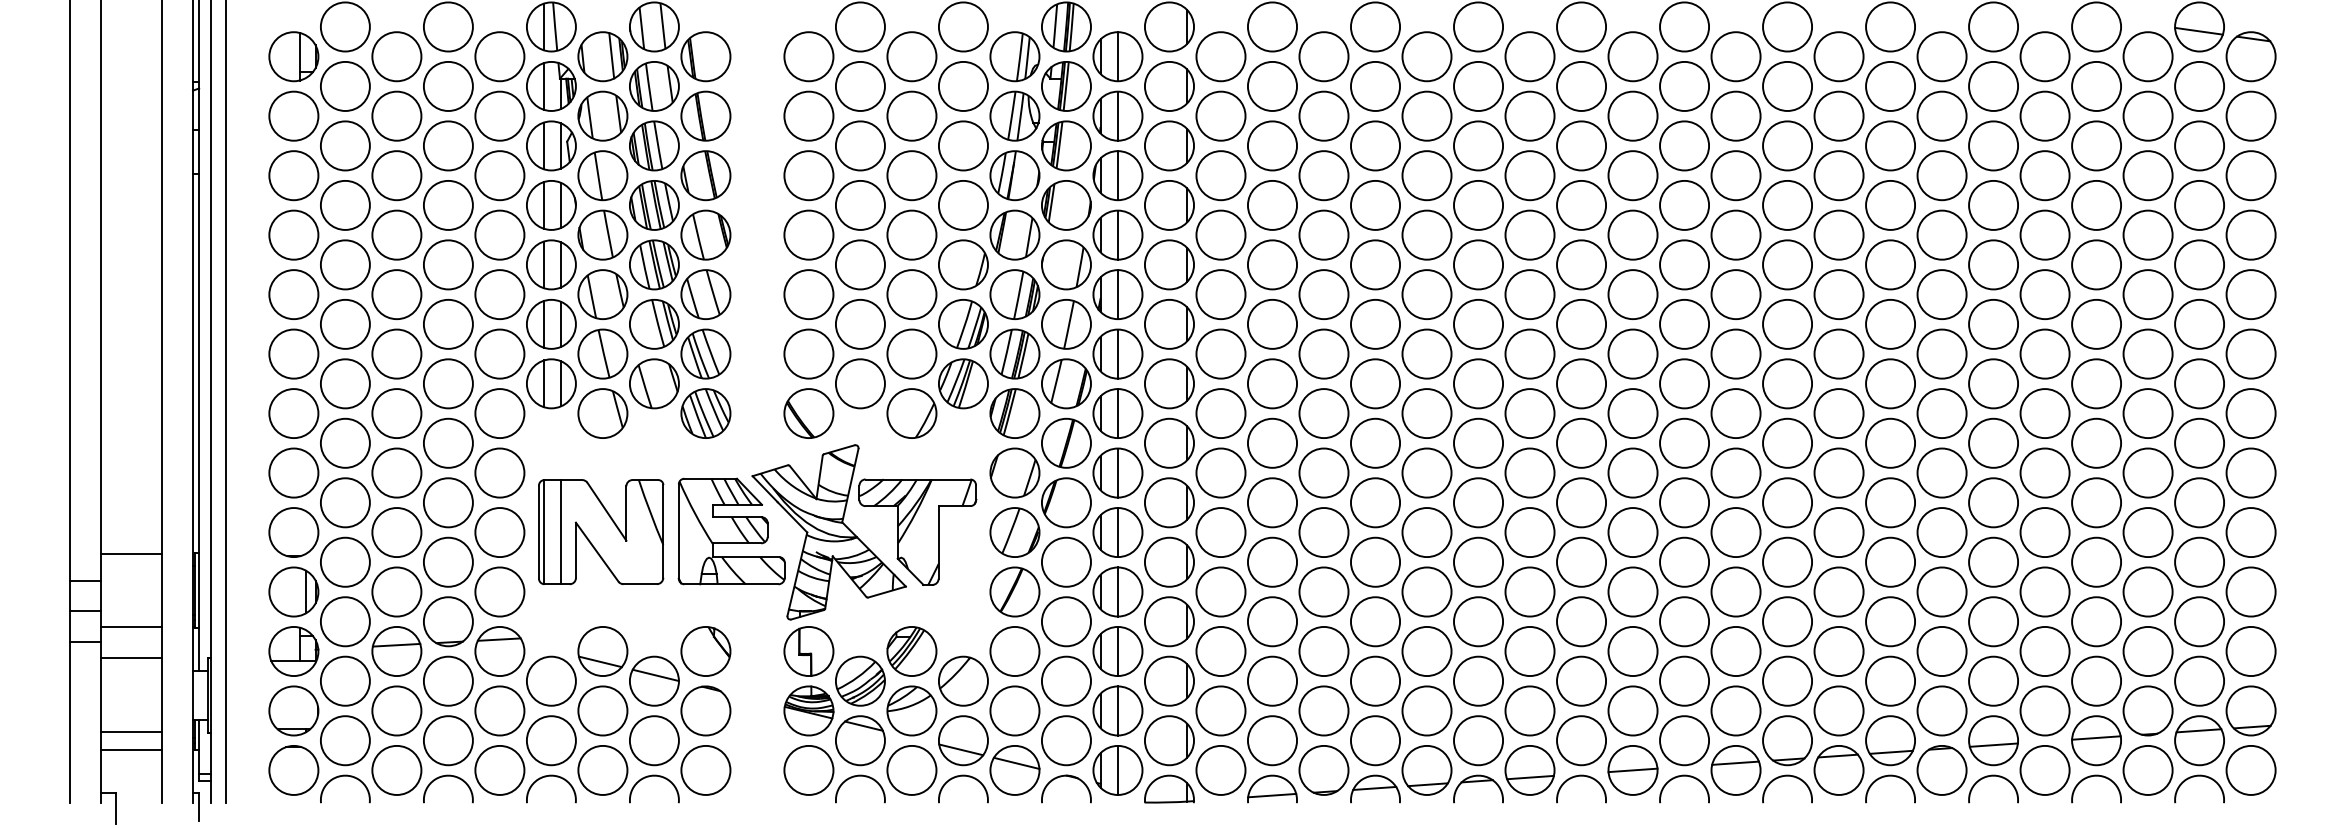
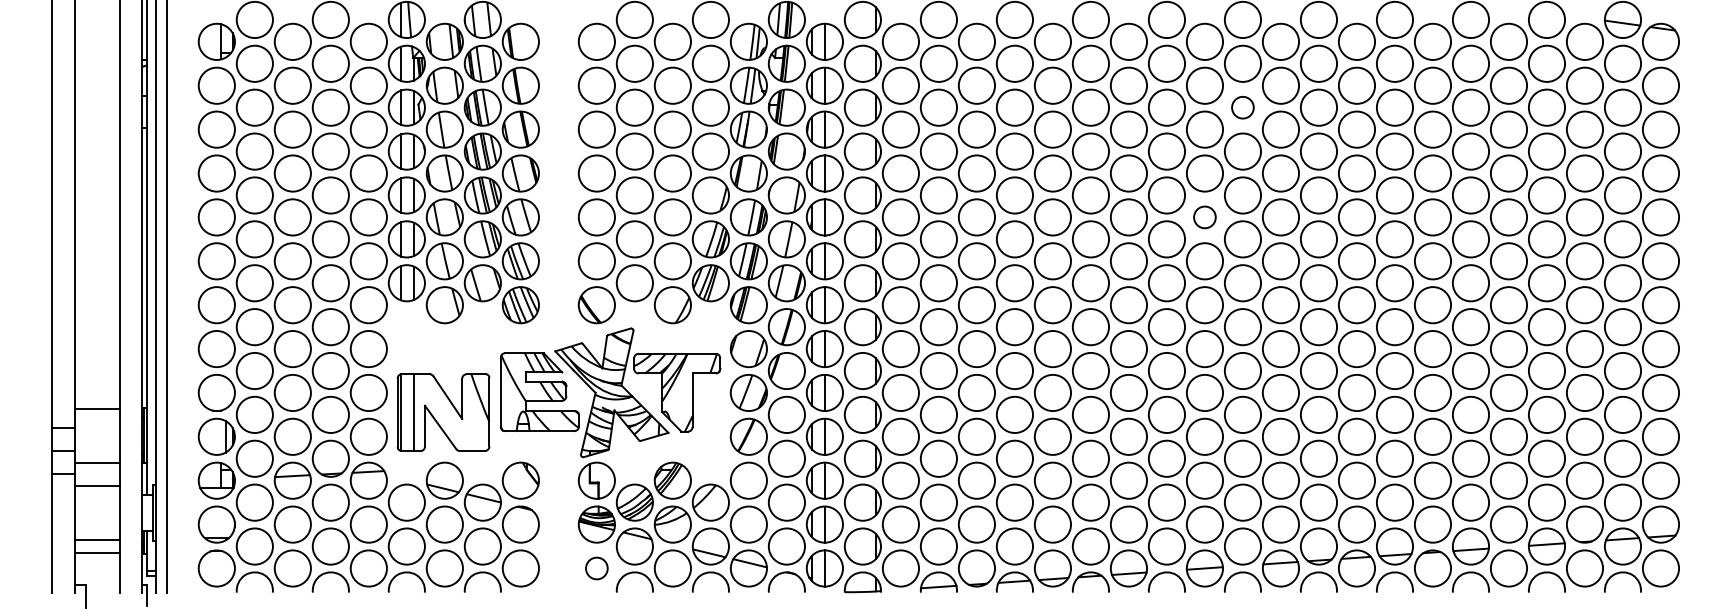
circle: (1683, 145) -> (1242, 107), size x0.6
circle: (1632, 294) -> (1204, 217), size x0.6
part: (601, 531) -> (443, 412), moved
circle: (808, 770) -> (596, 568), size x0.6

